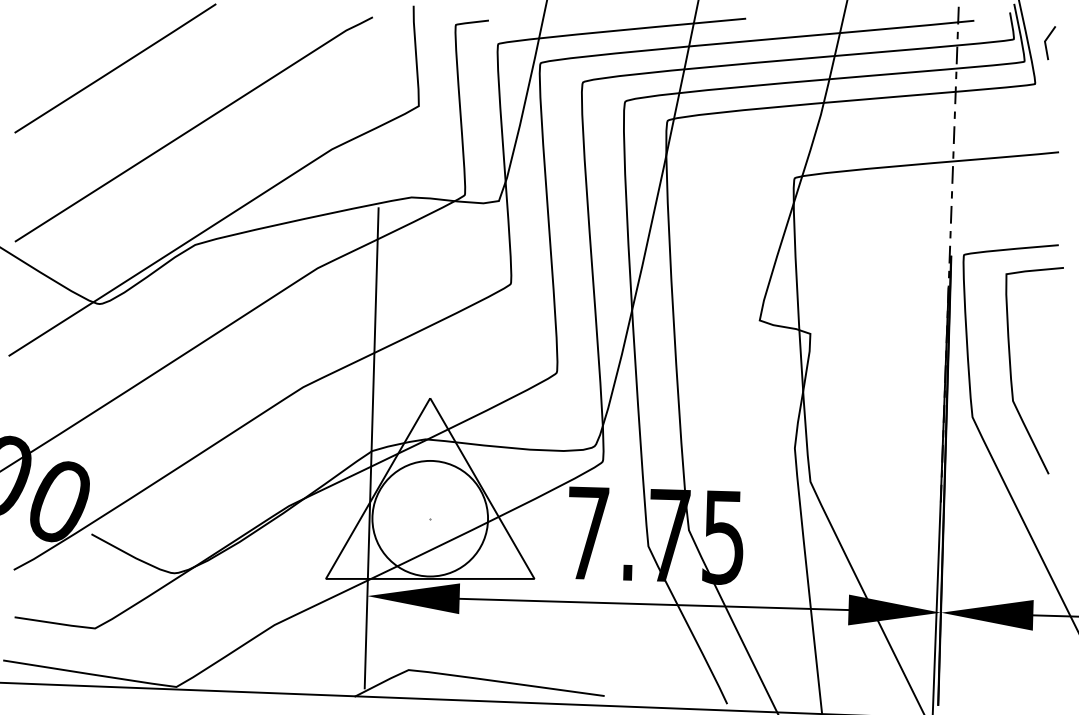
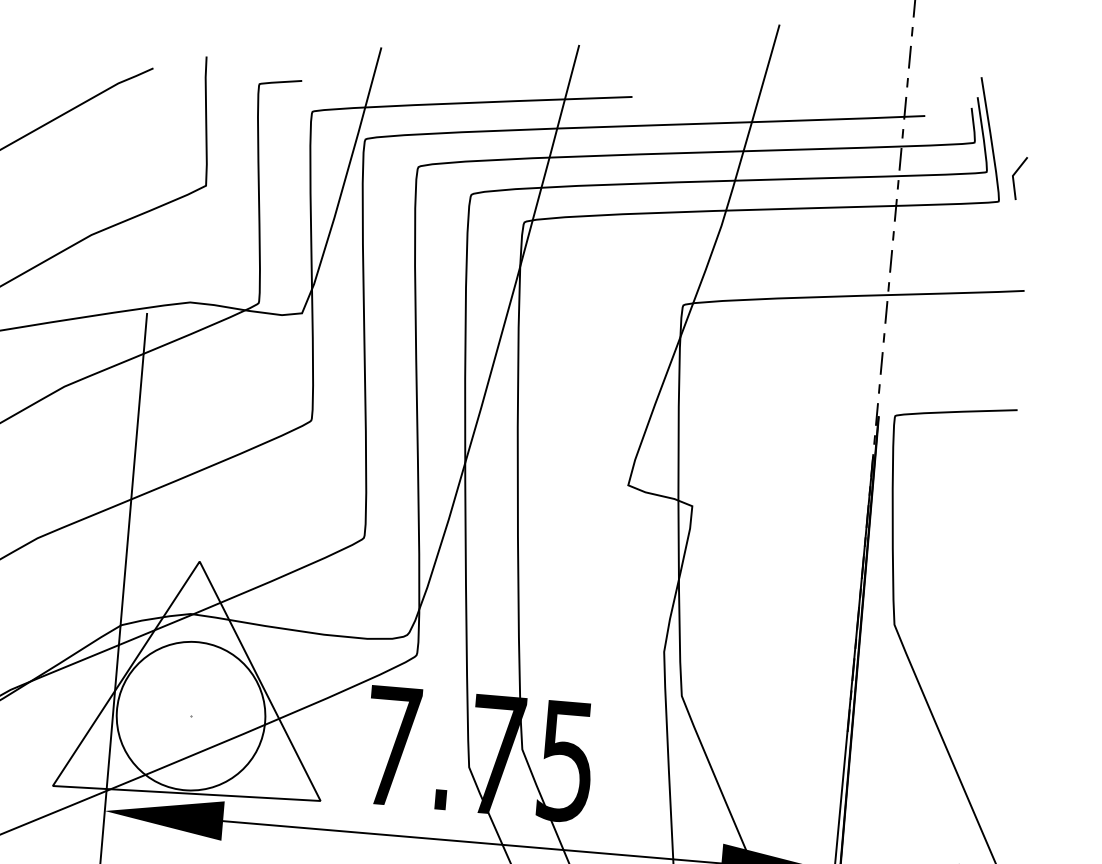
line: (1046, 43) -> (1014, 178), moved
curve: (1011, 370) -> (947, 567), removed

